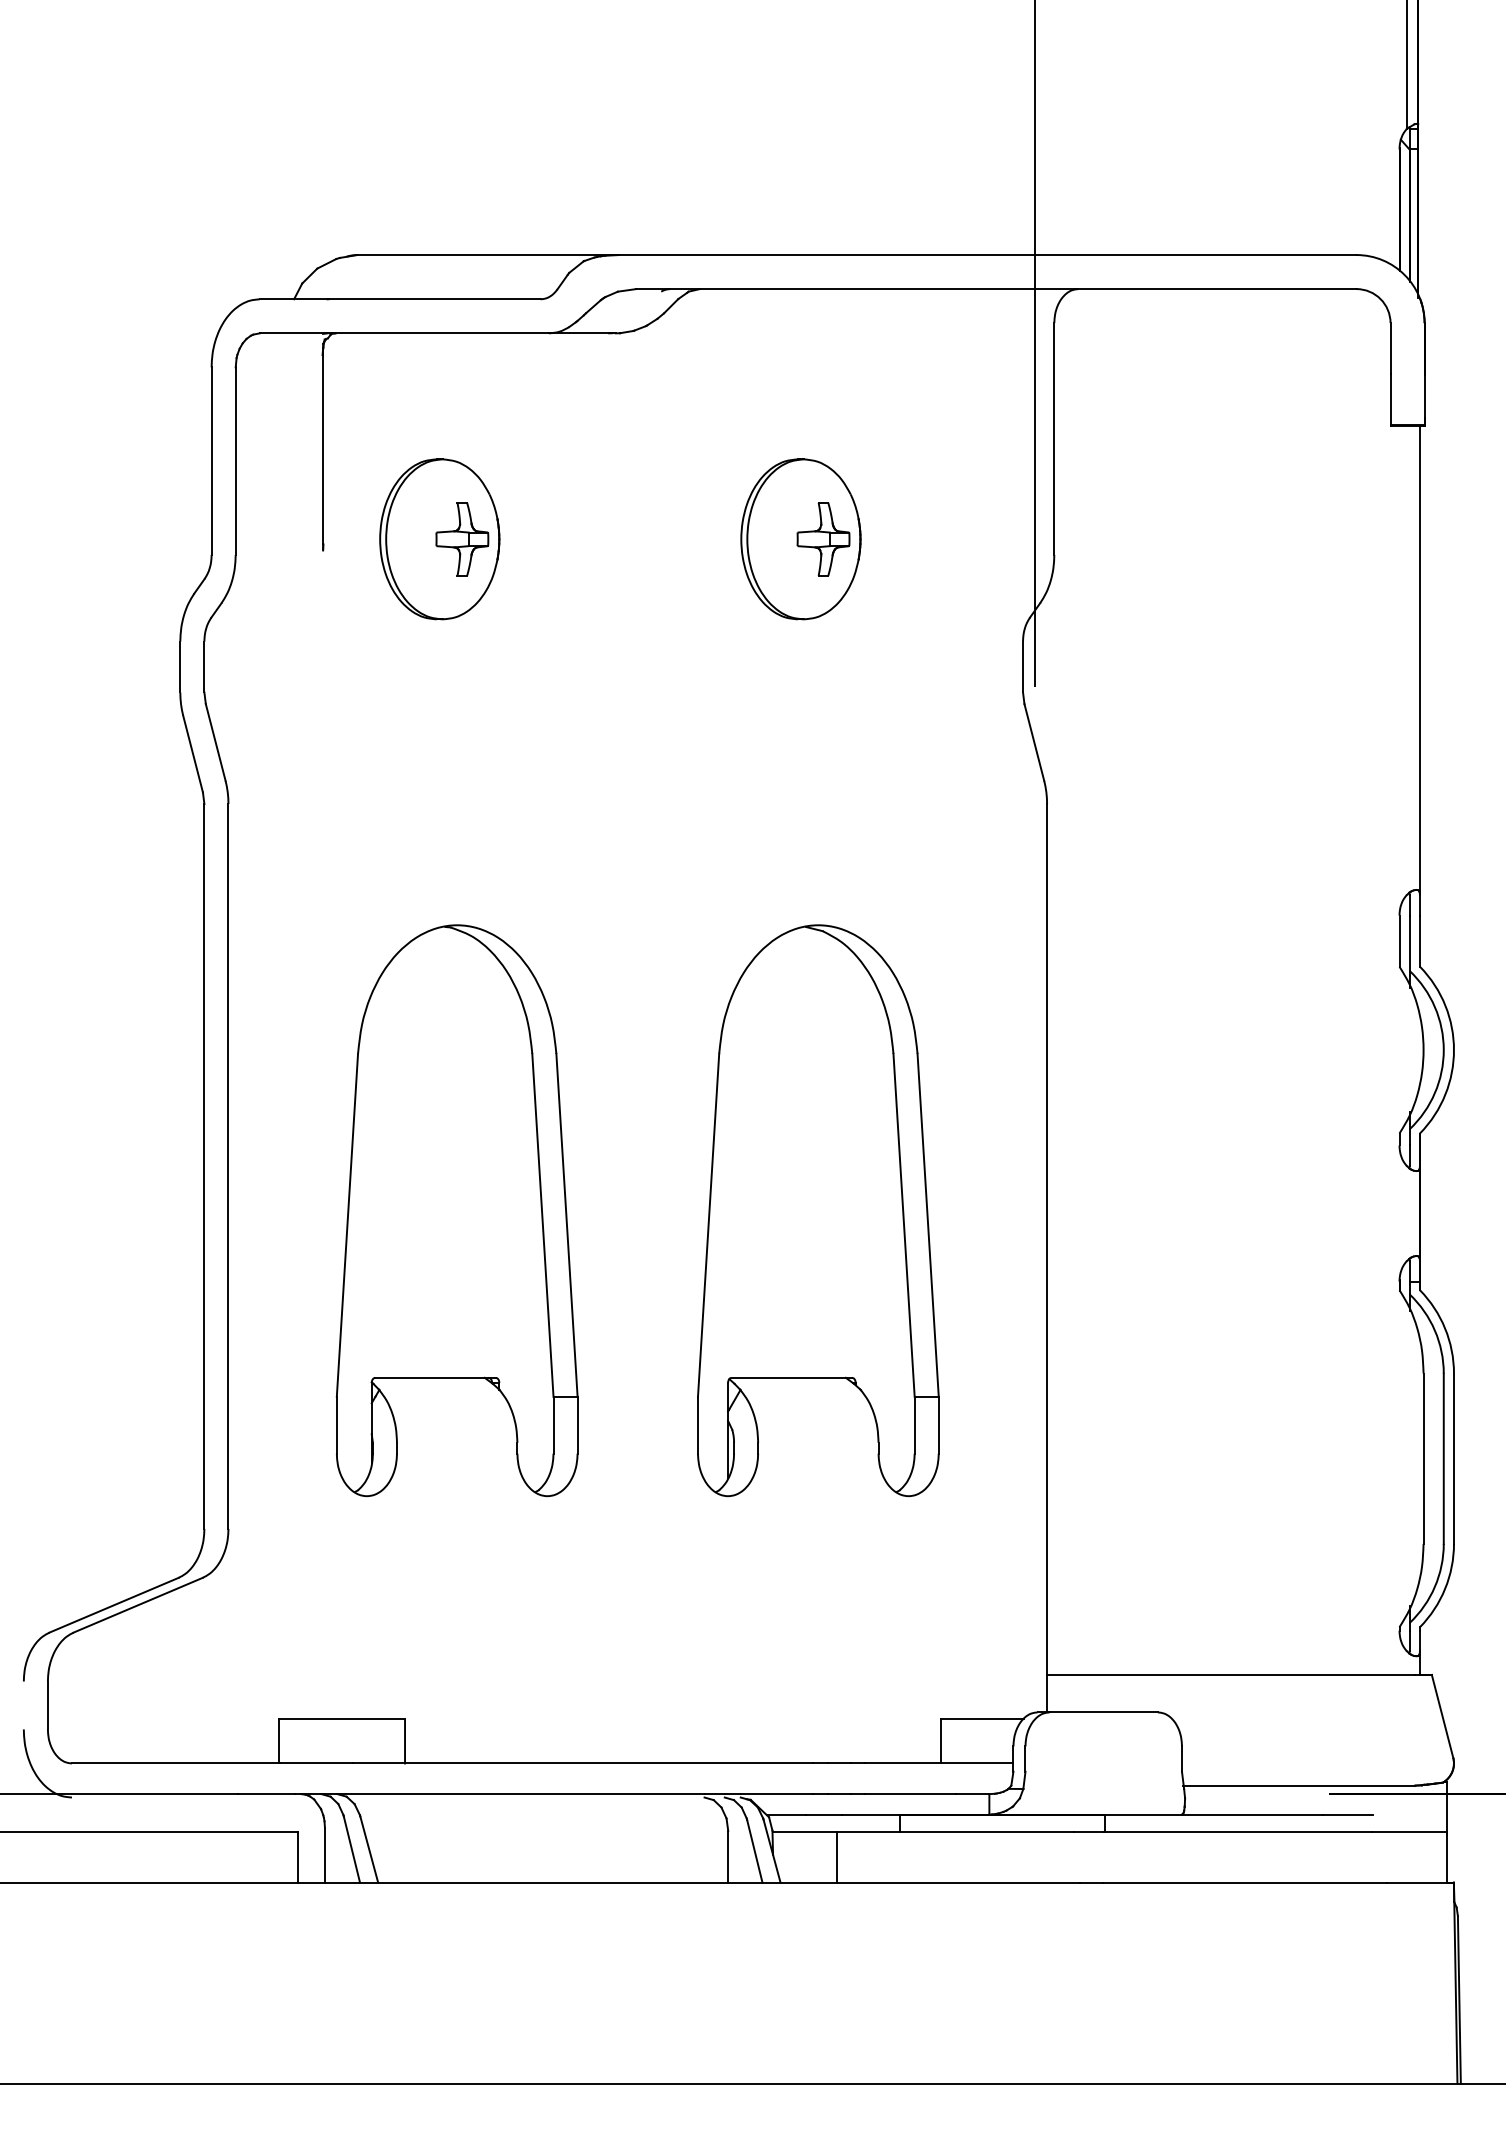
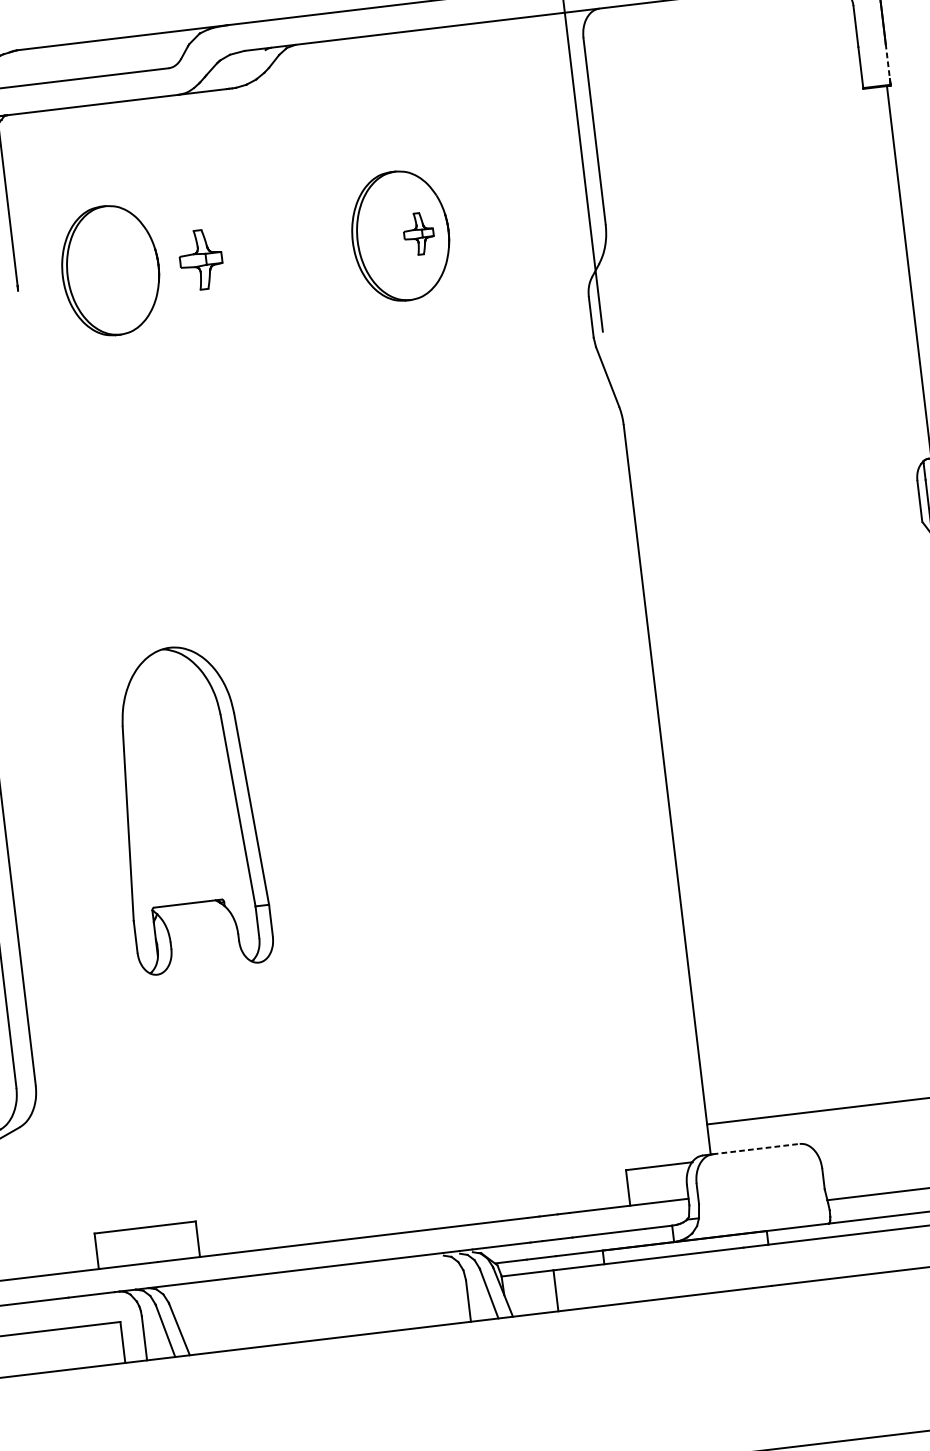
line: (1424, 399) -> (888, 64), solid -> dashed
part: (462, 539) -> (201, 260), moved
part: (823, 539) -> (418, 234), size x0.7
part: (456, 1210) -> (188, 808), size x0.7
part: (818, 1210) -> (479, 773), removed
line: (1104, 1712) -> (756, 1149), solid -> dashed

